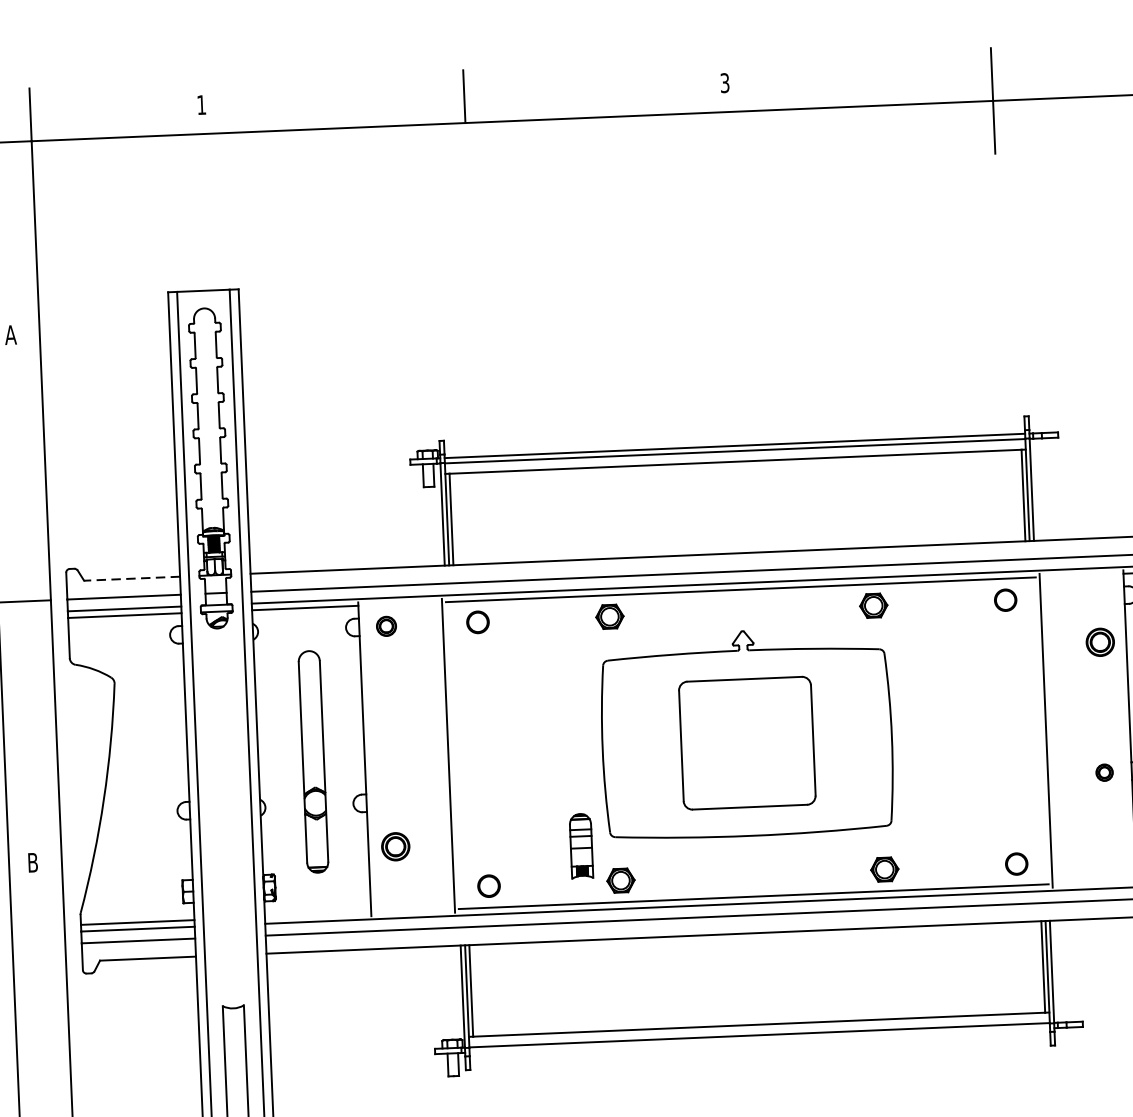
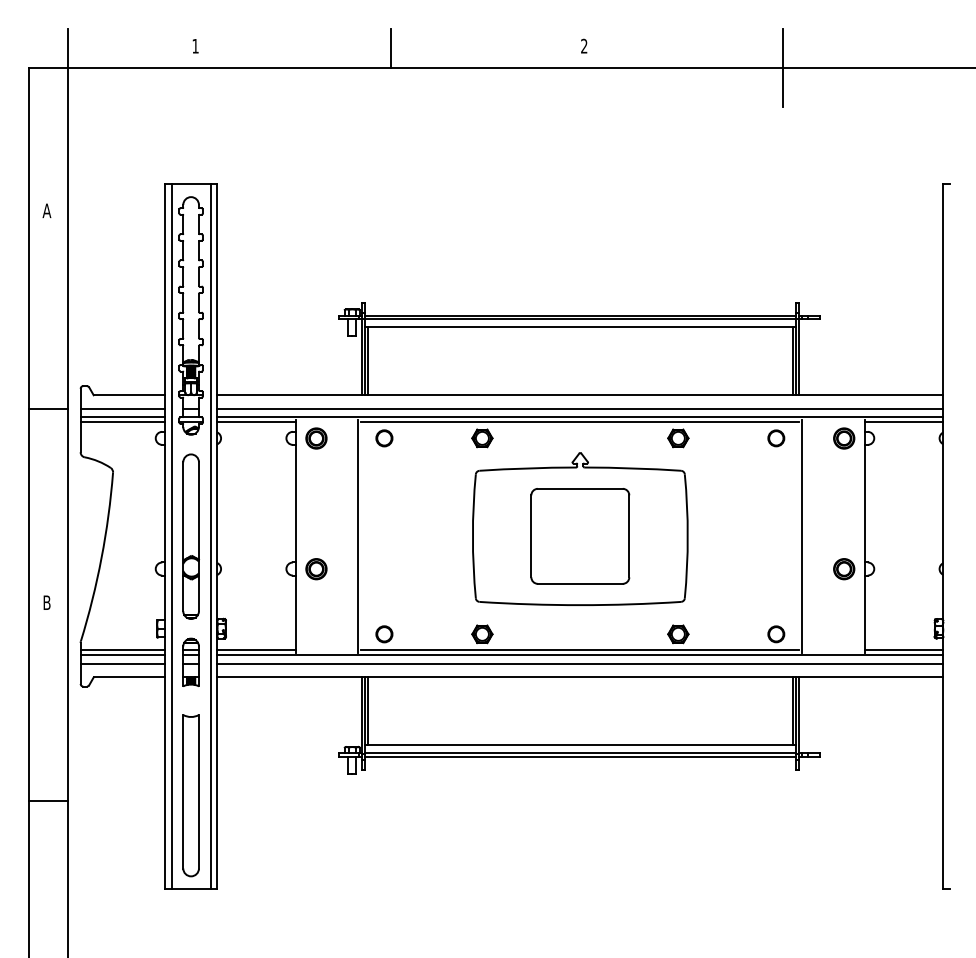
text: (725, 83) -> (584, 46), 3 -> 2
line: (132, 579) -> (129, 395), dashed -> solid
part: (386, 626) -> (316, 438), size x1.43
part: (1100, 642) -> (844, 438), moved
part: (312, 761) -> (190, 536), moved
part: (1104, 772) -> (844, 569), size x1.67
part: (580, 844) -> (190, 661), moved
part: (395, 847) -> (316, 569), moved
line: (317, 915) -> (256, 650), added
line: (758, 1041) -> (579, 757), added

